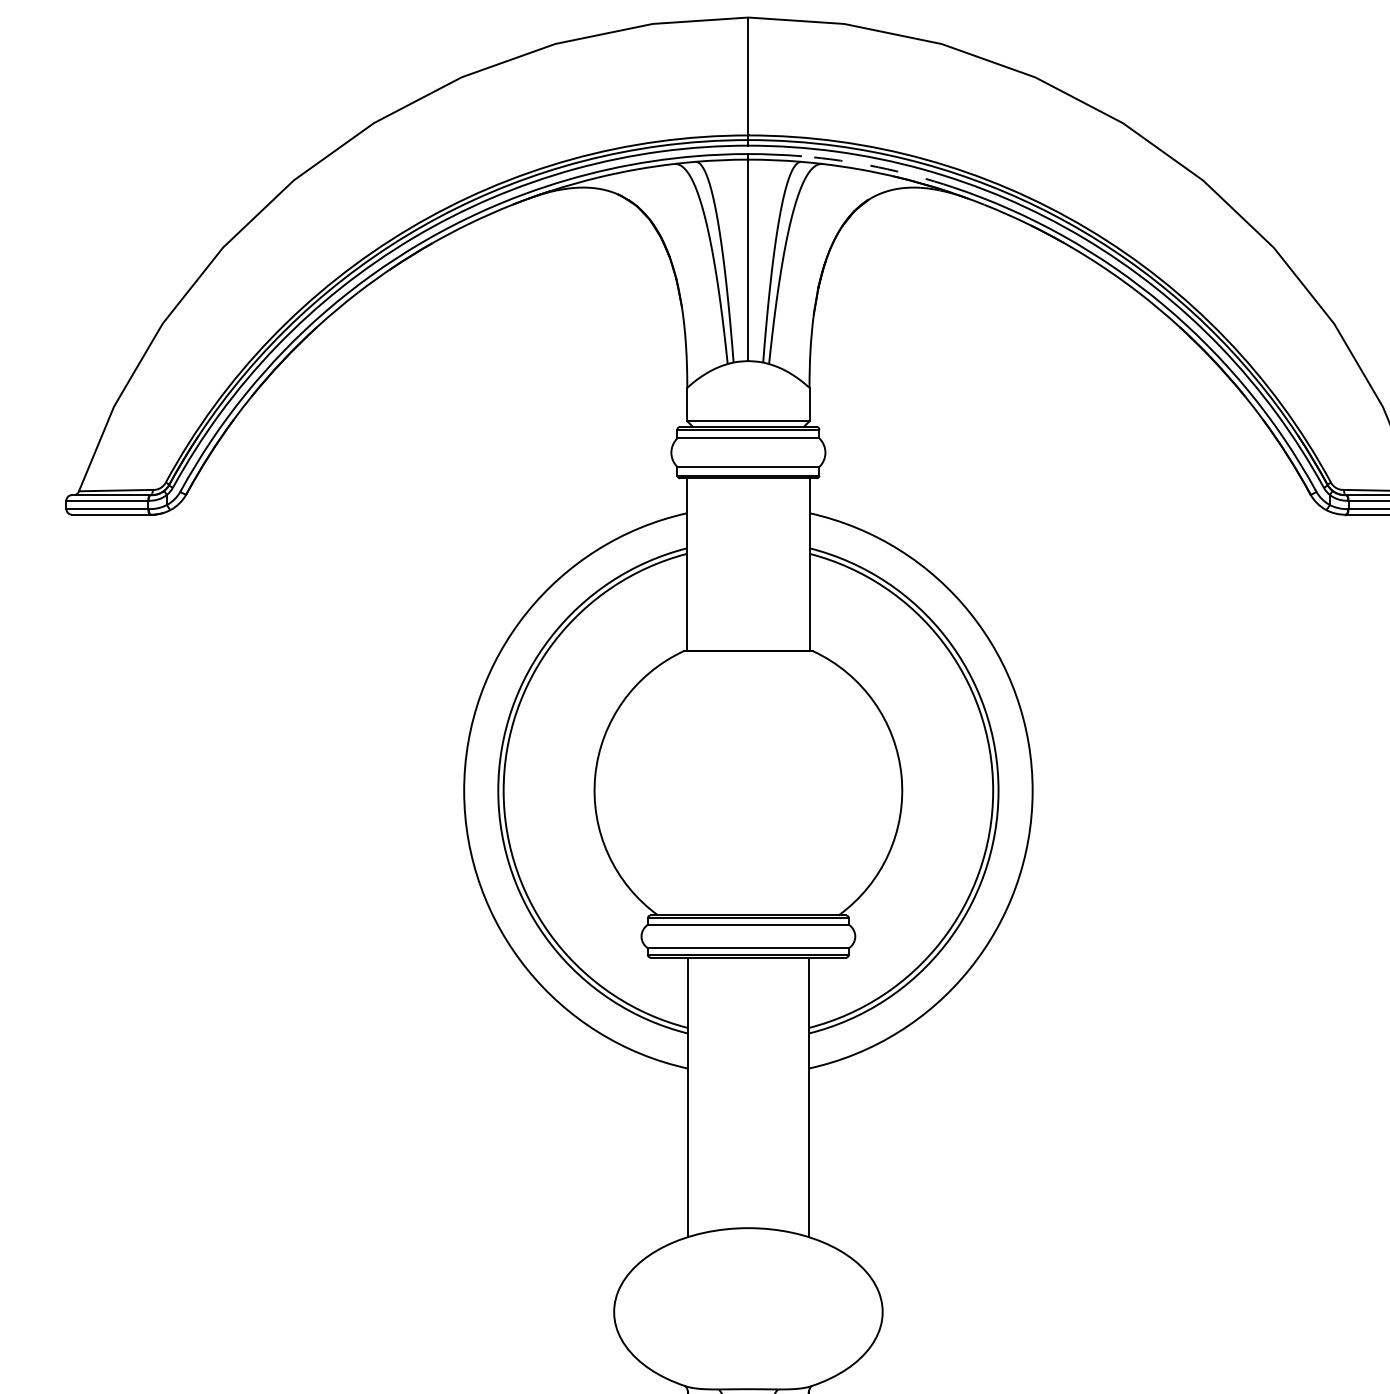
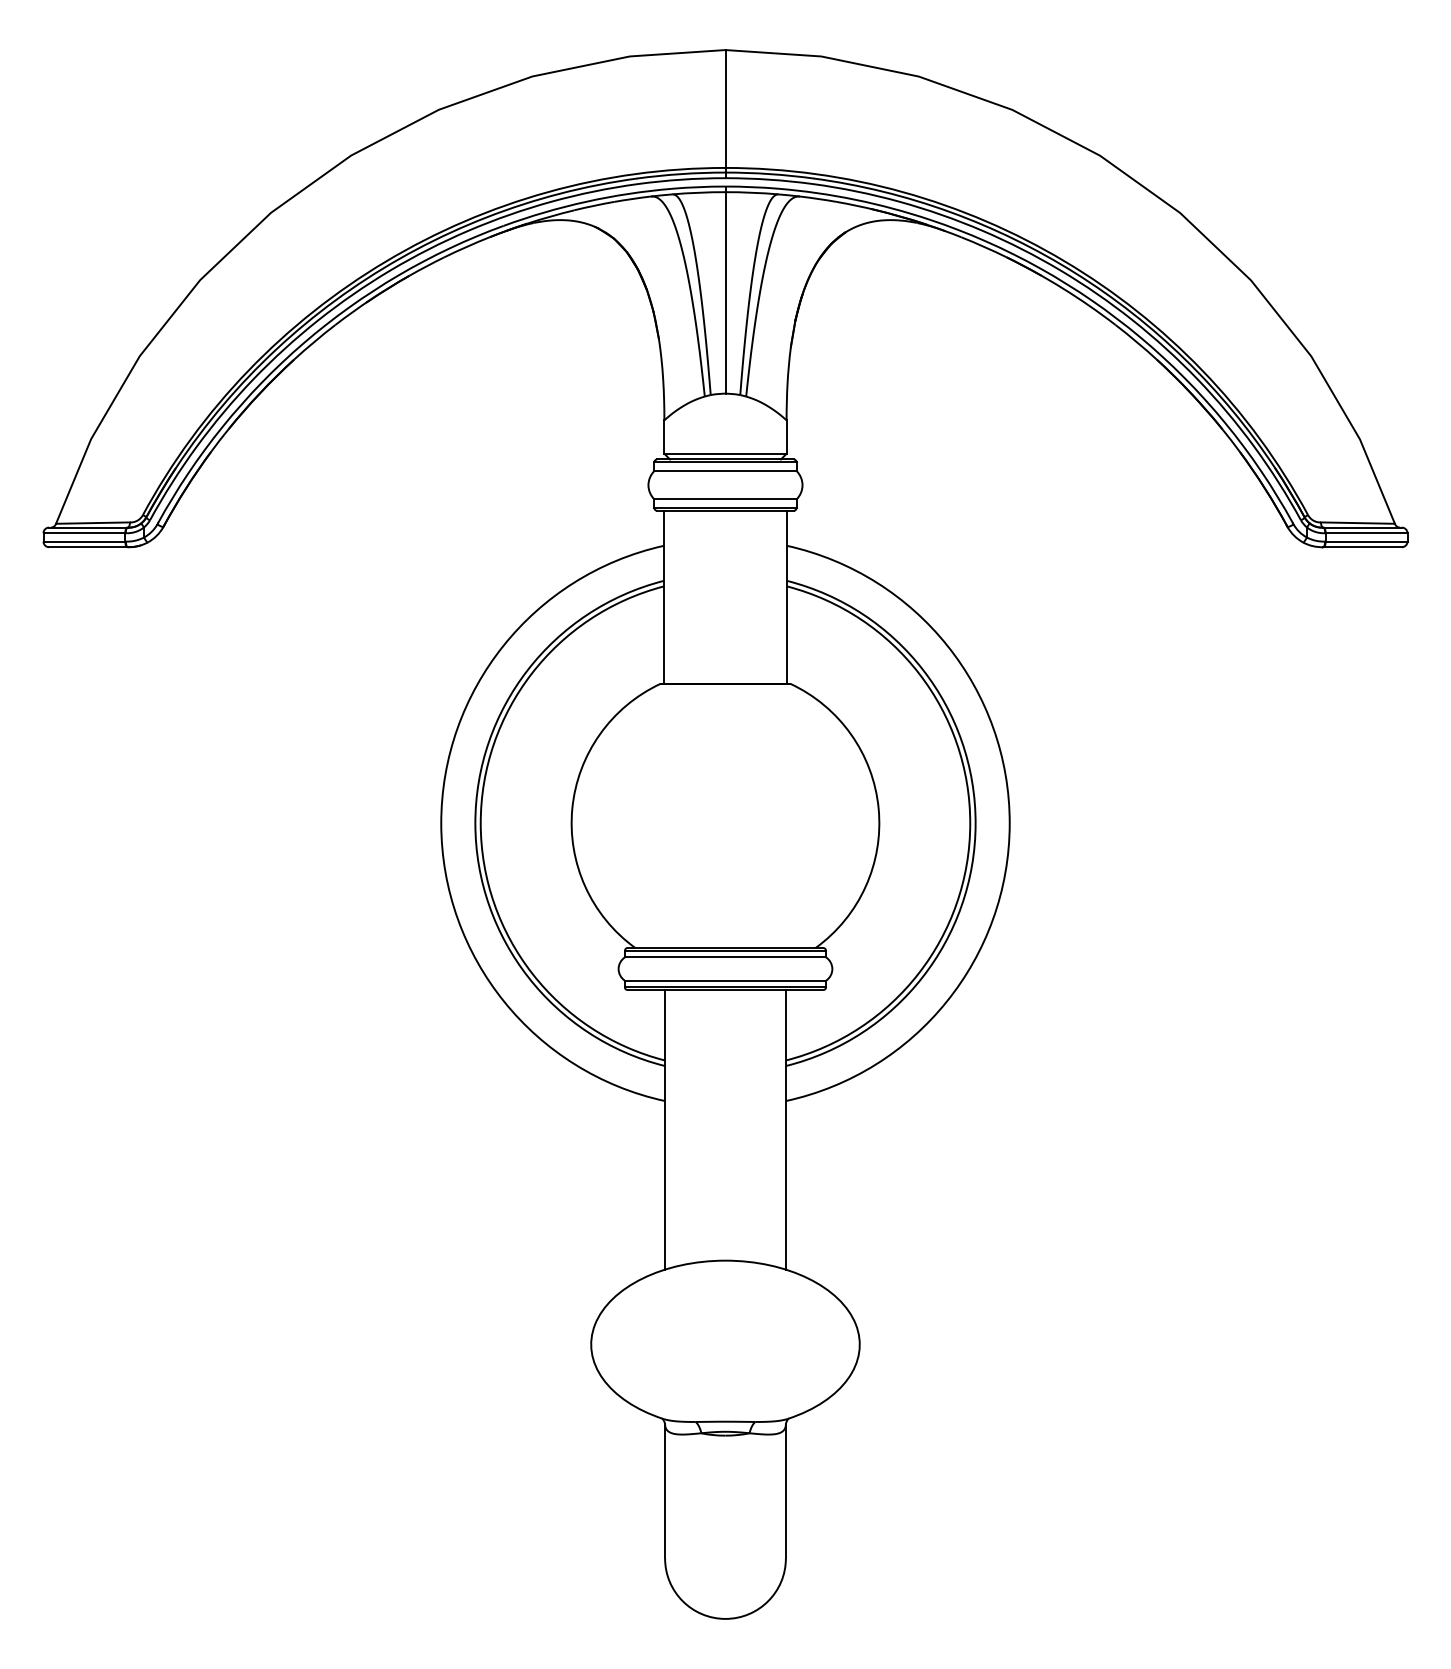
arc: (878, 166) -> (855, 199), dashed -> solid

